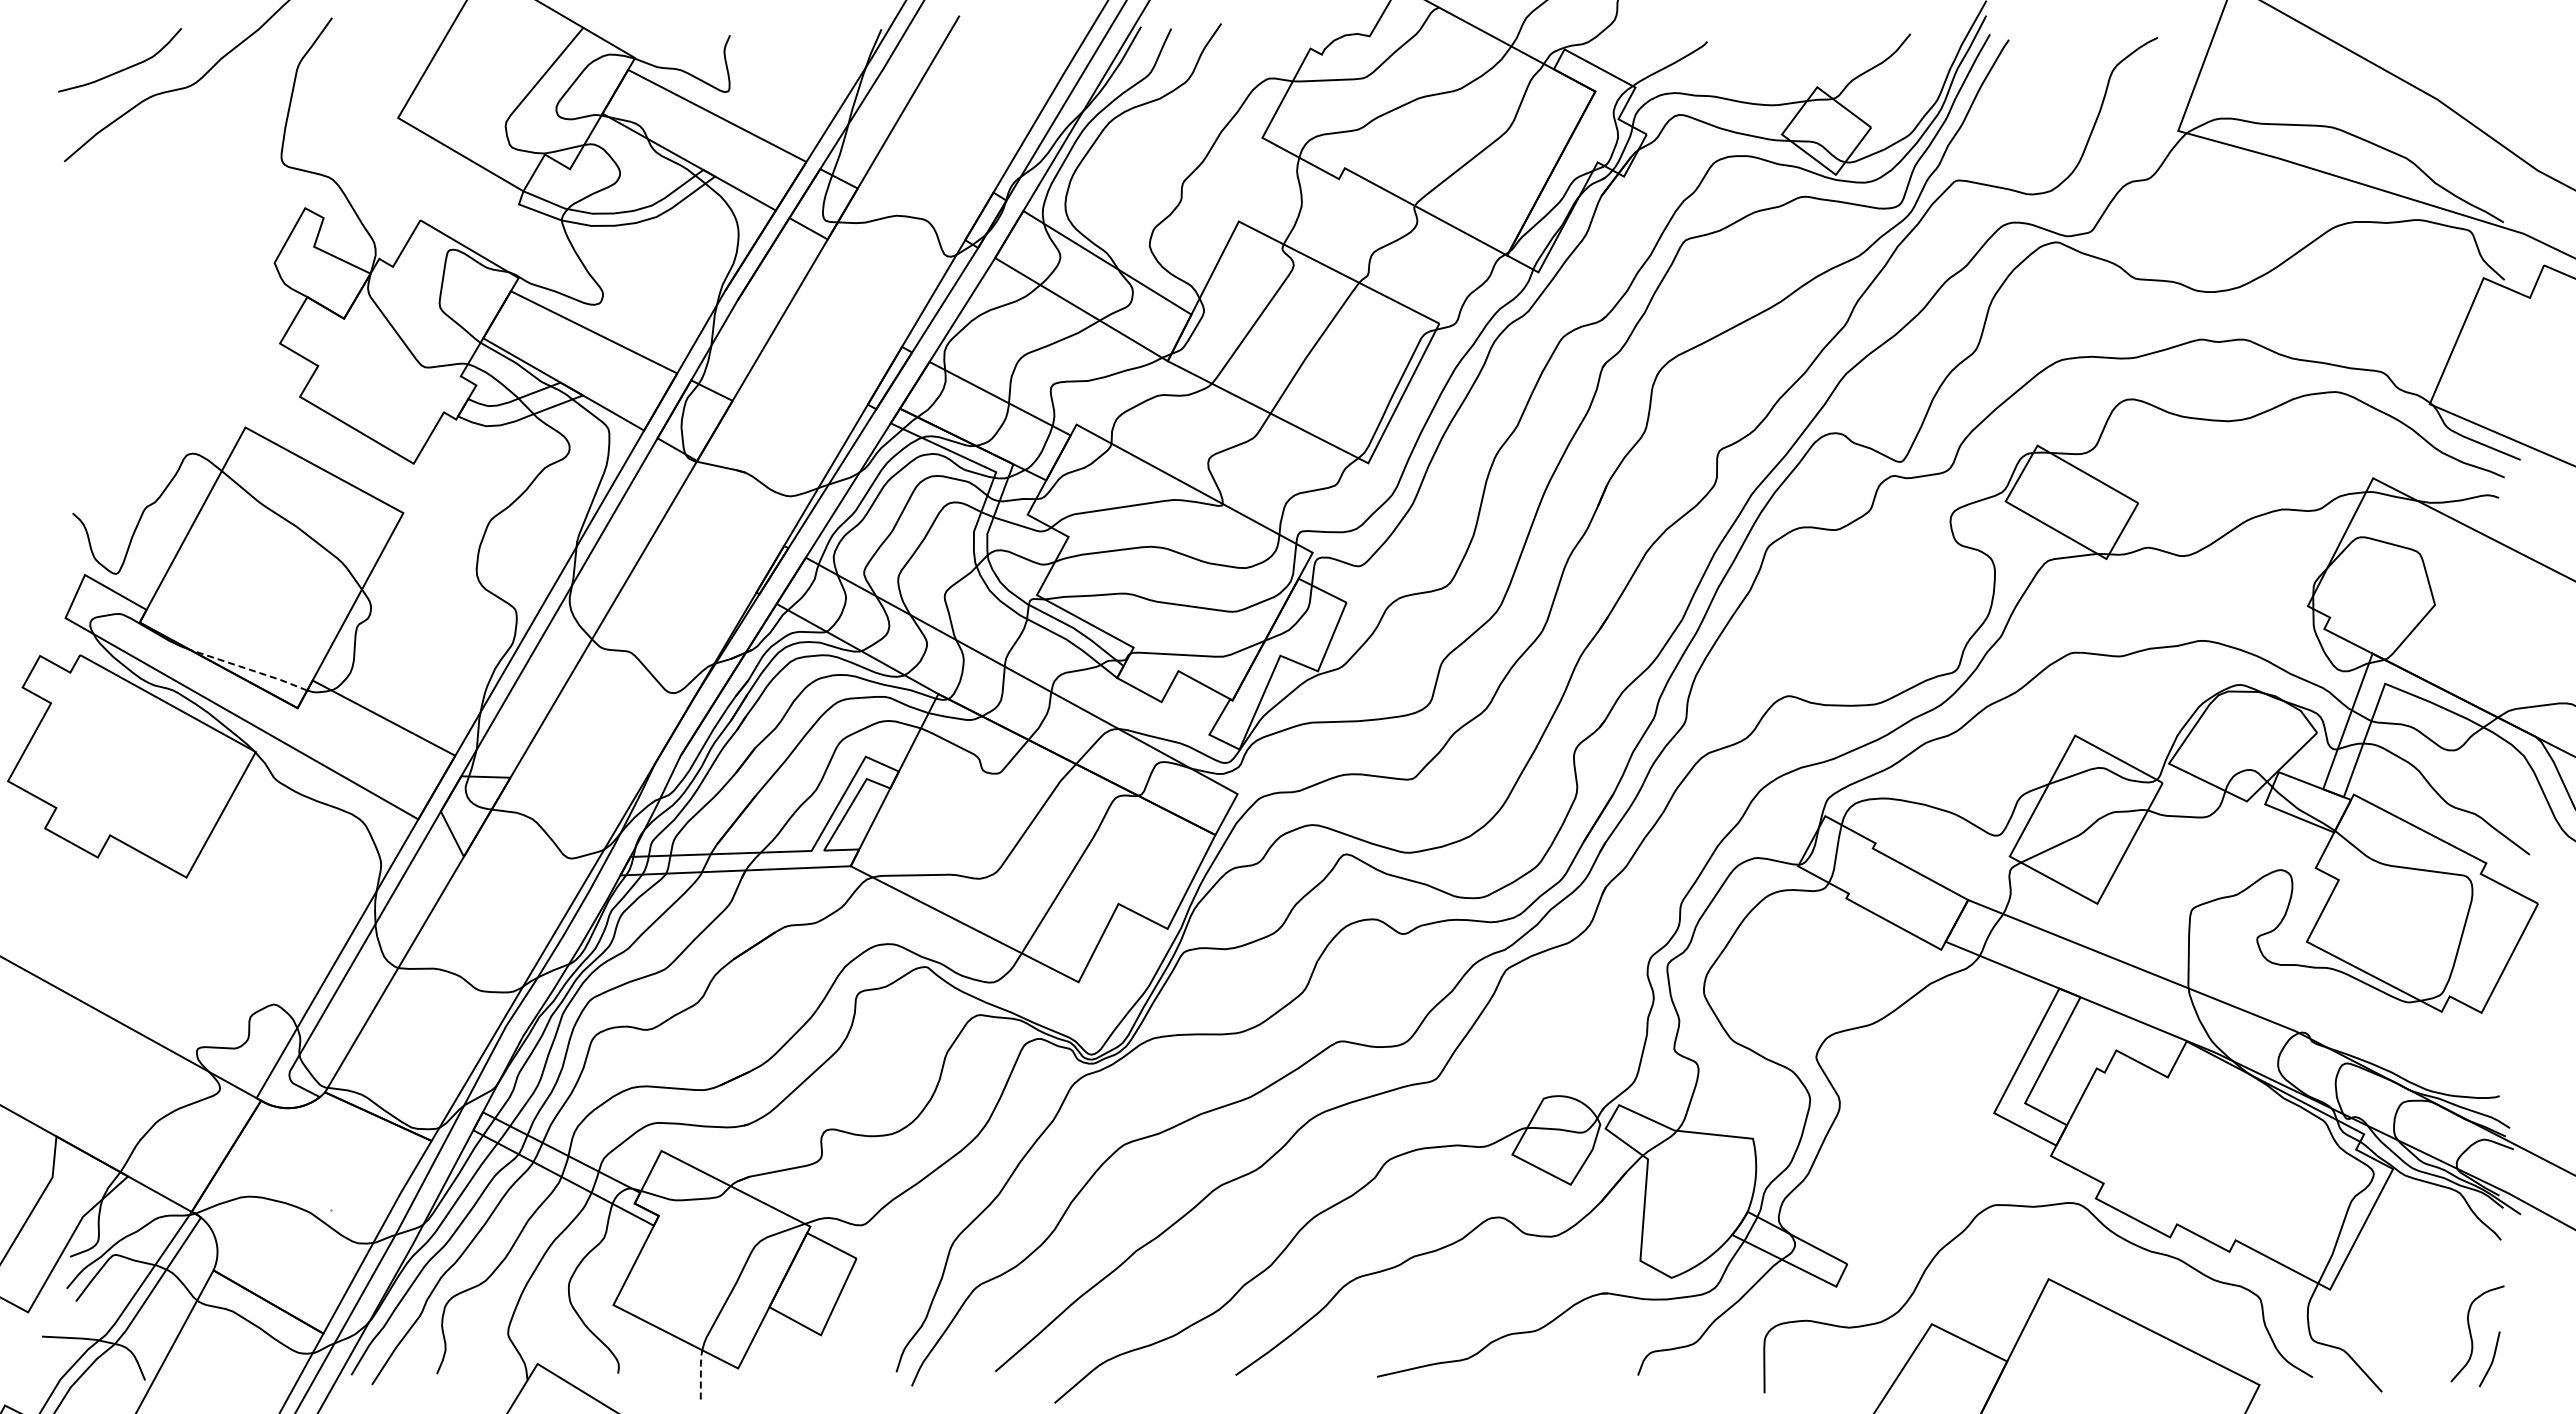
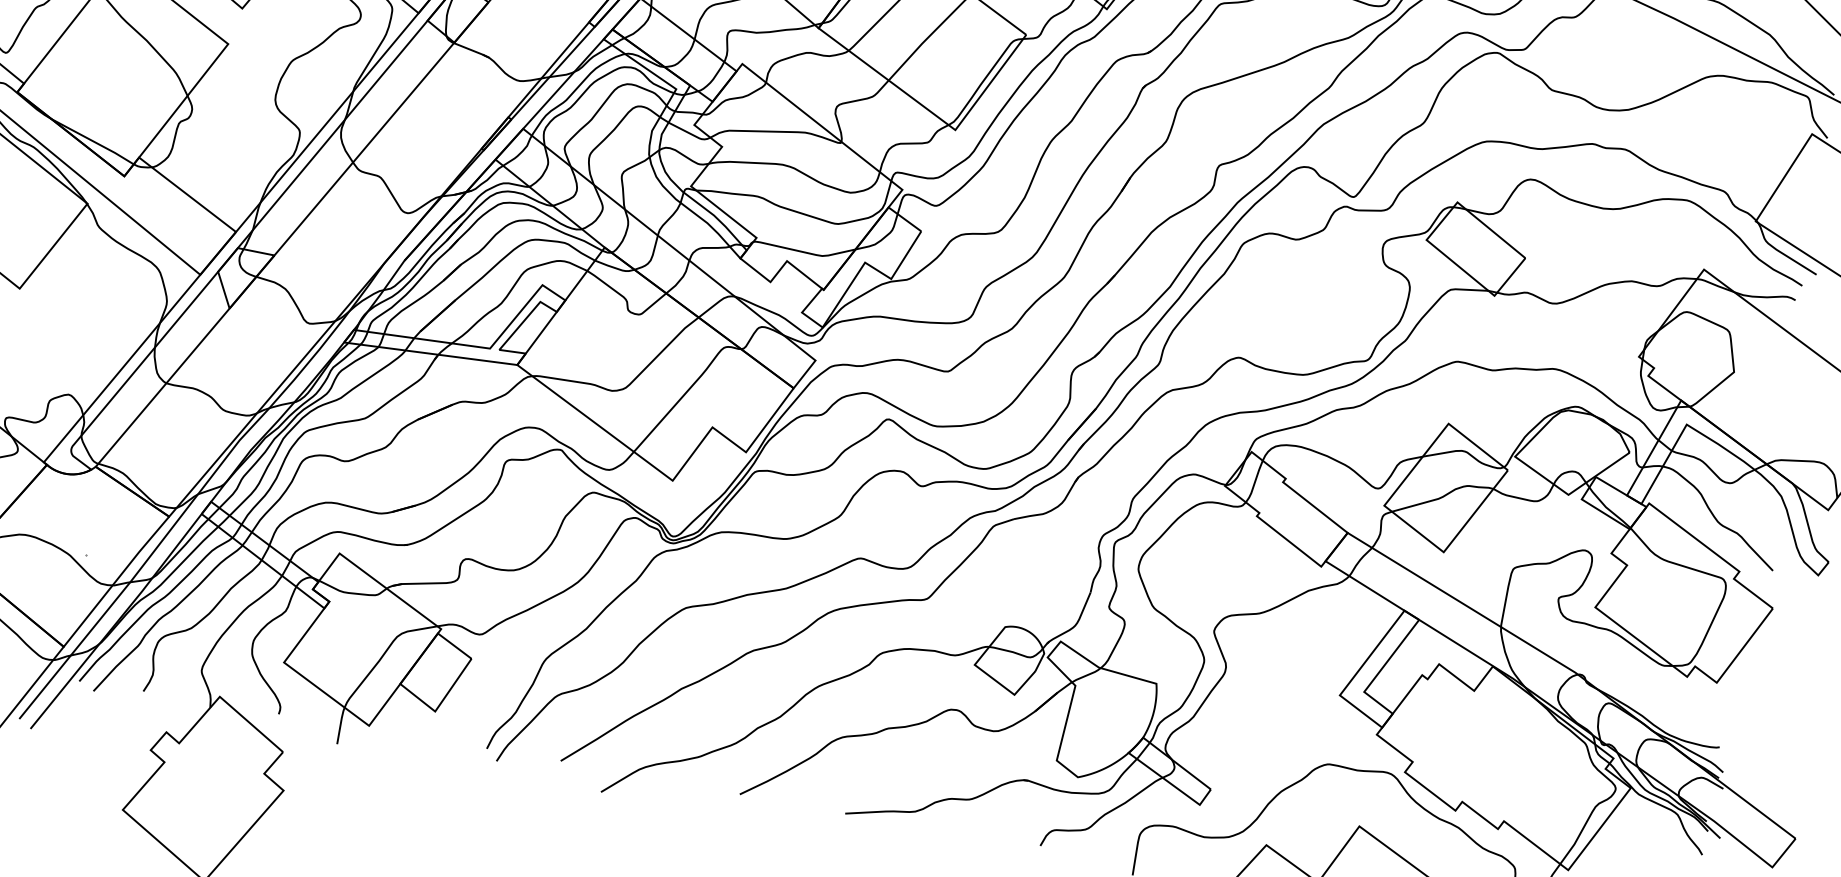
line: (249, 669) -> (93, 141), dashed -> solid
line: (700, 1373) -> (340, 724), dashed -> solid

